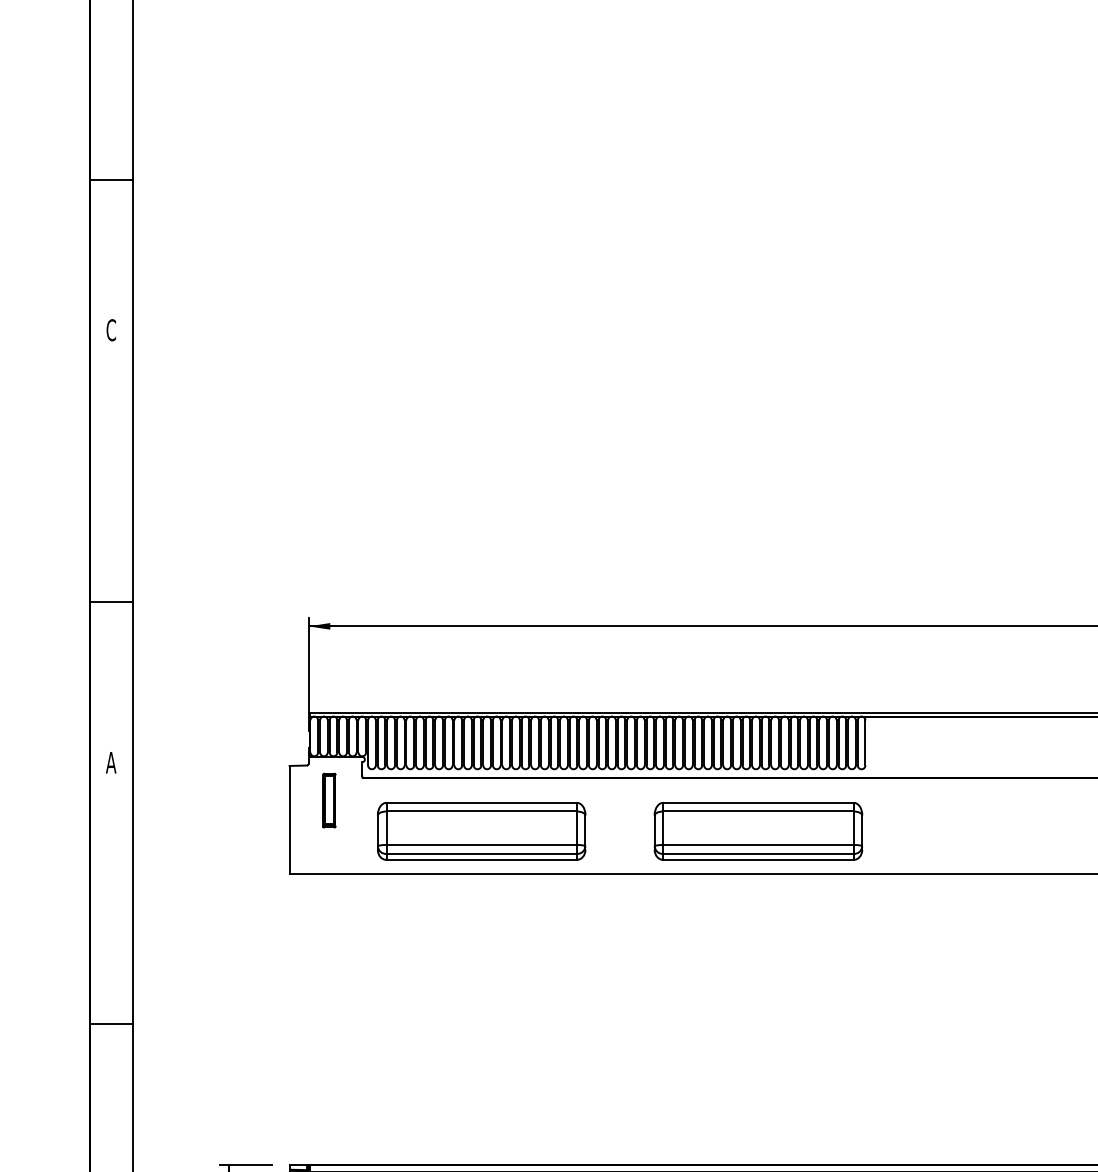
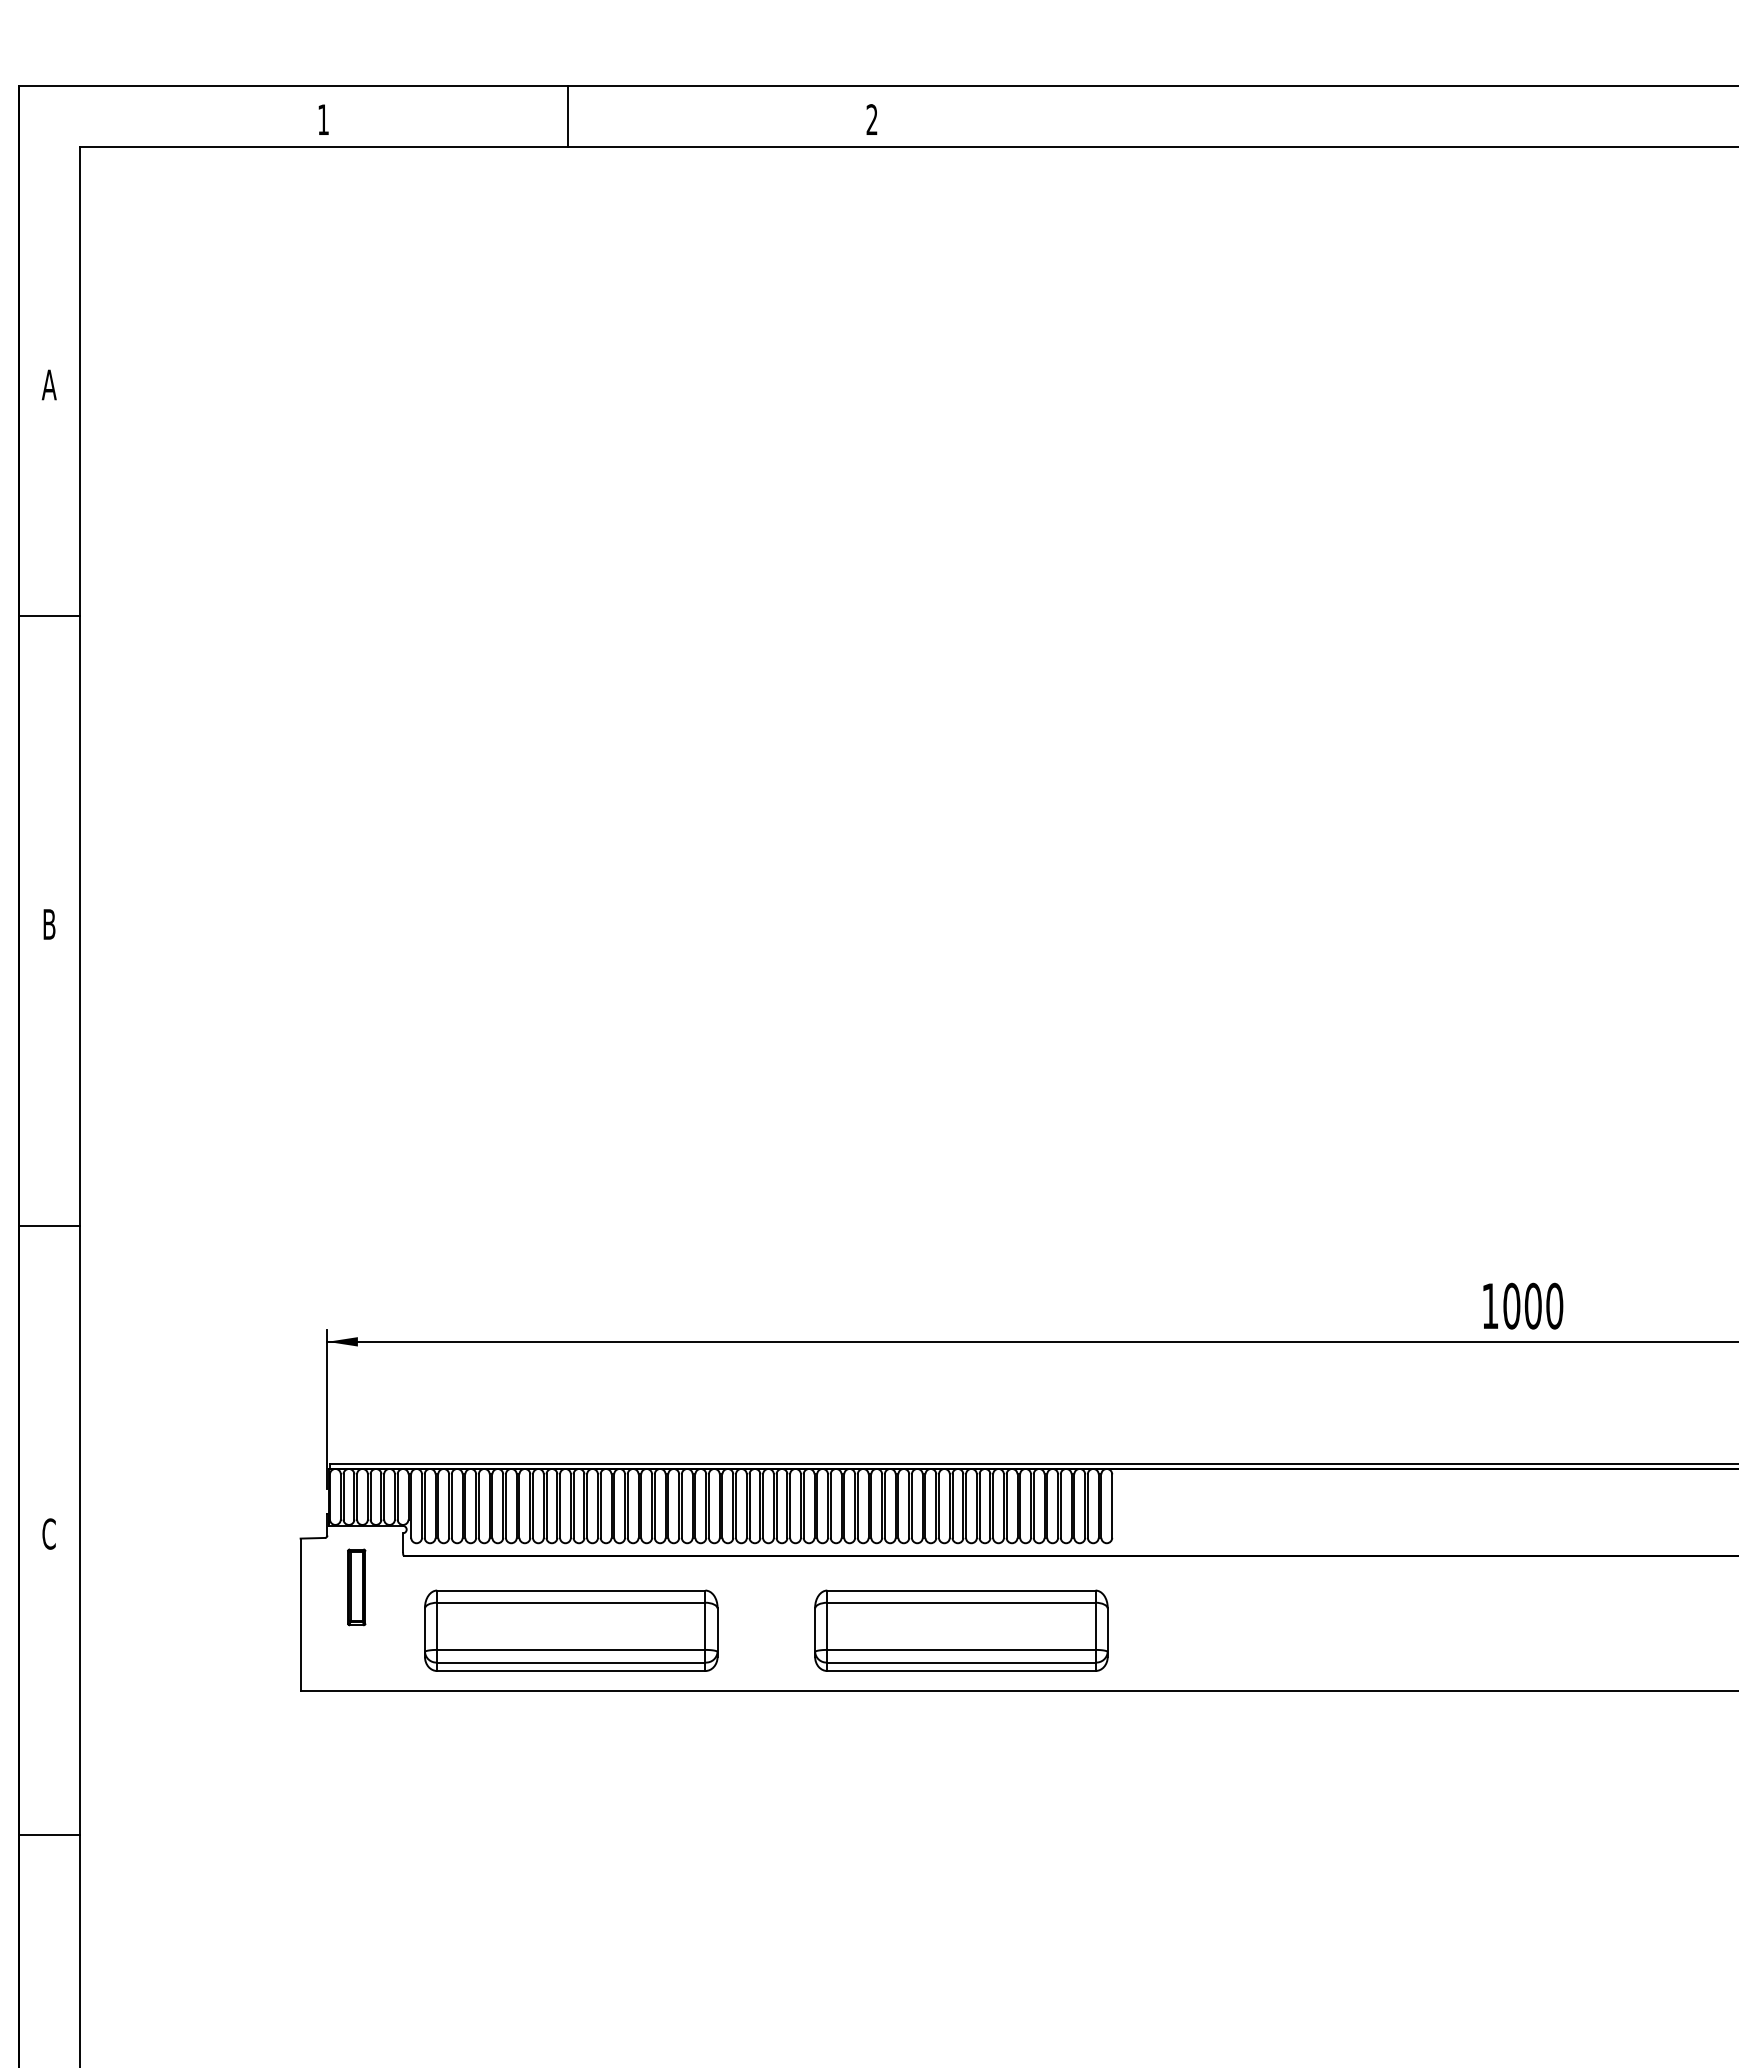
line: (110, 179) -> (48, 616), moved
text: (110, 330) -> (48, 924), C -> B
line: (110, 602) -> (48, 1225), moved
text: (110, 762) -> (48, 1533), A -> C
line: (110, 1024) -> (48, 1835), moved

